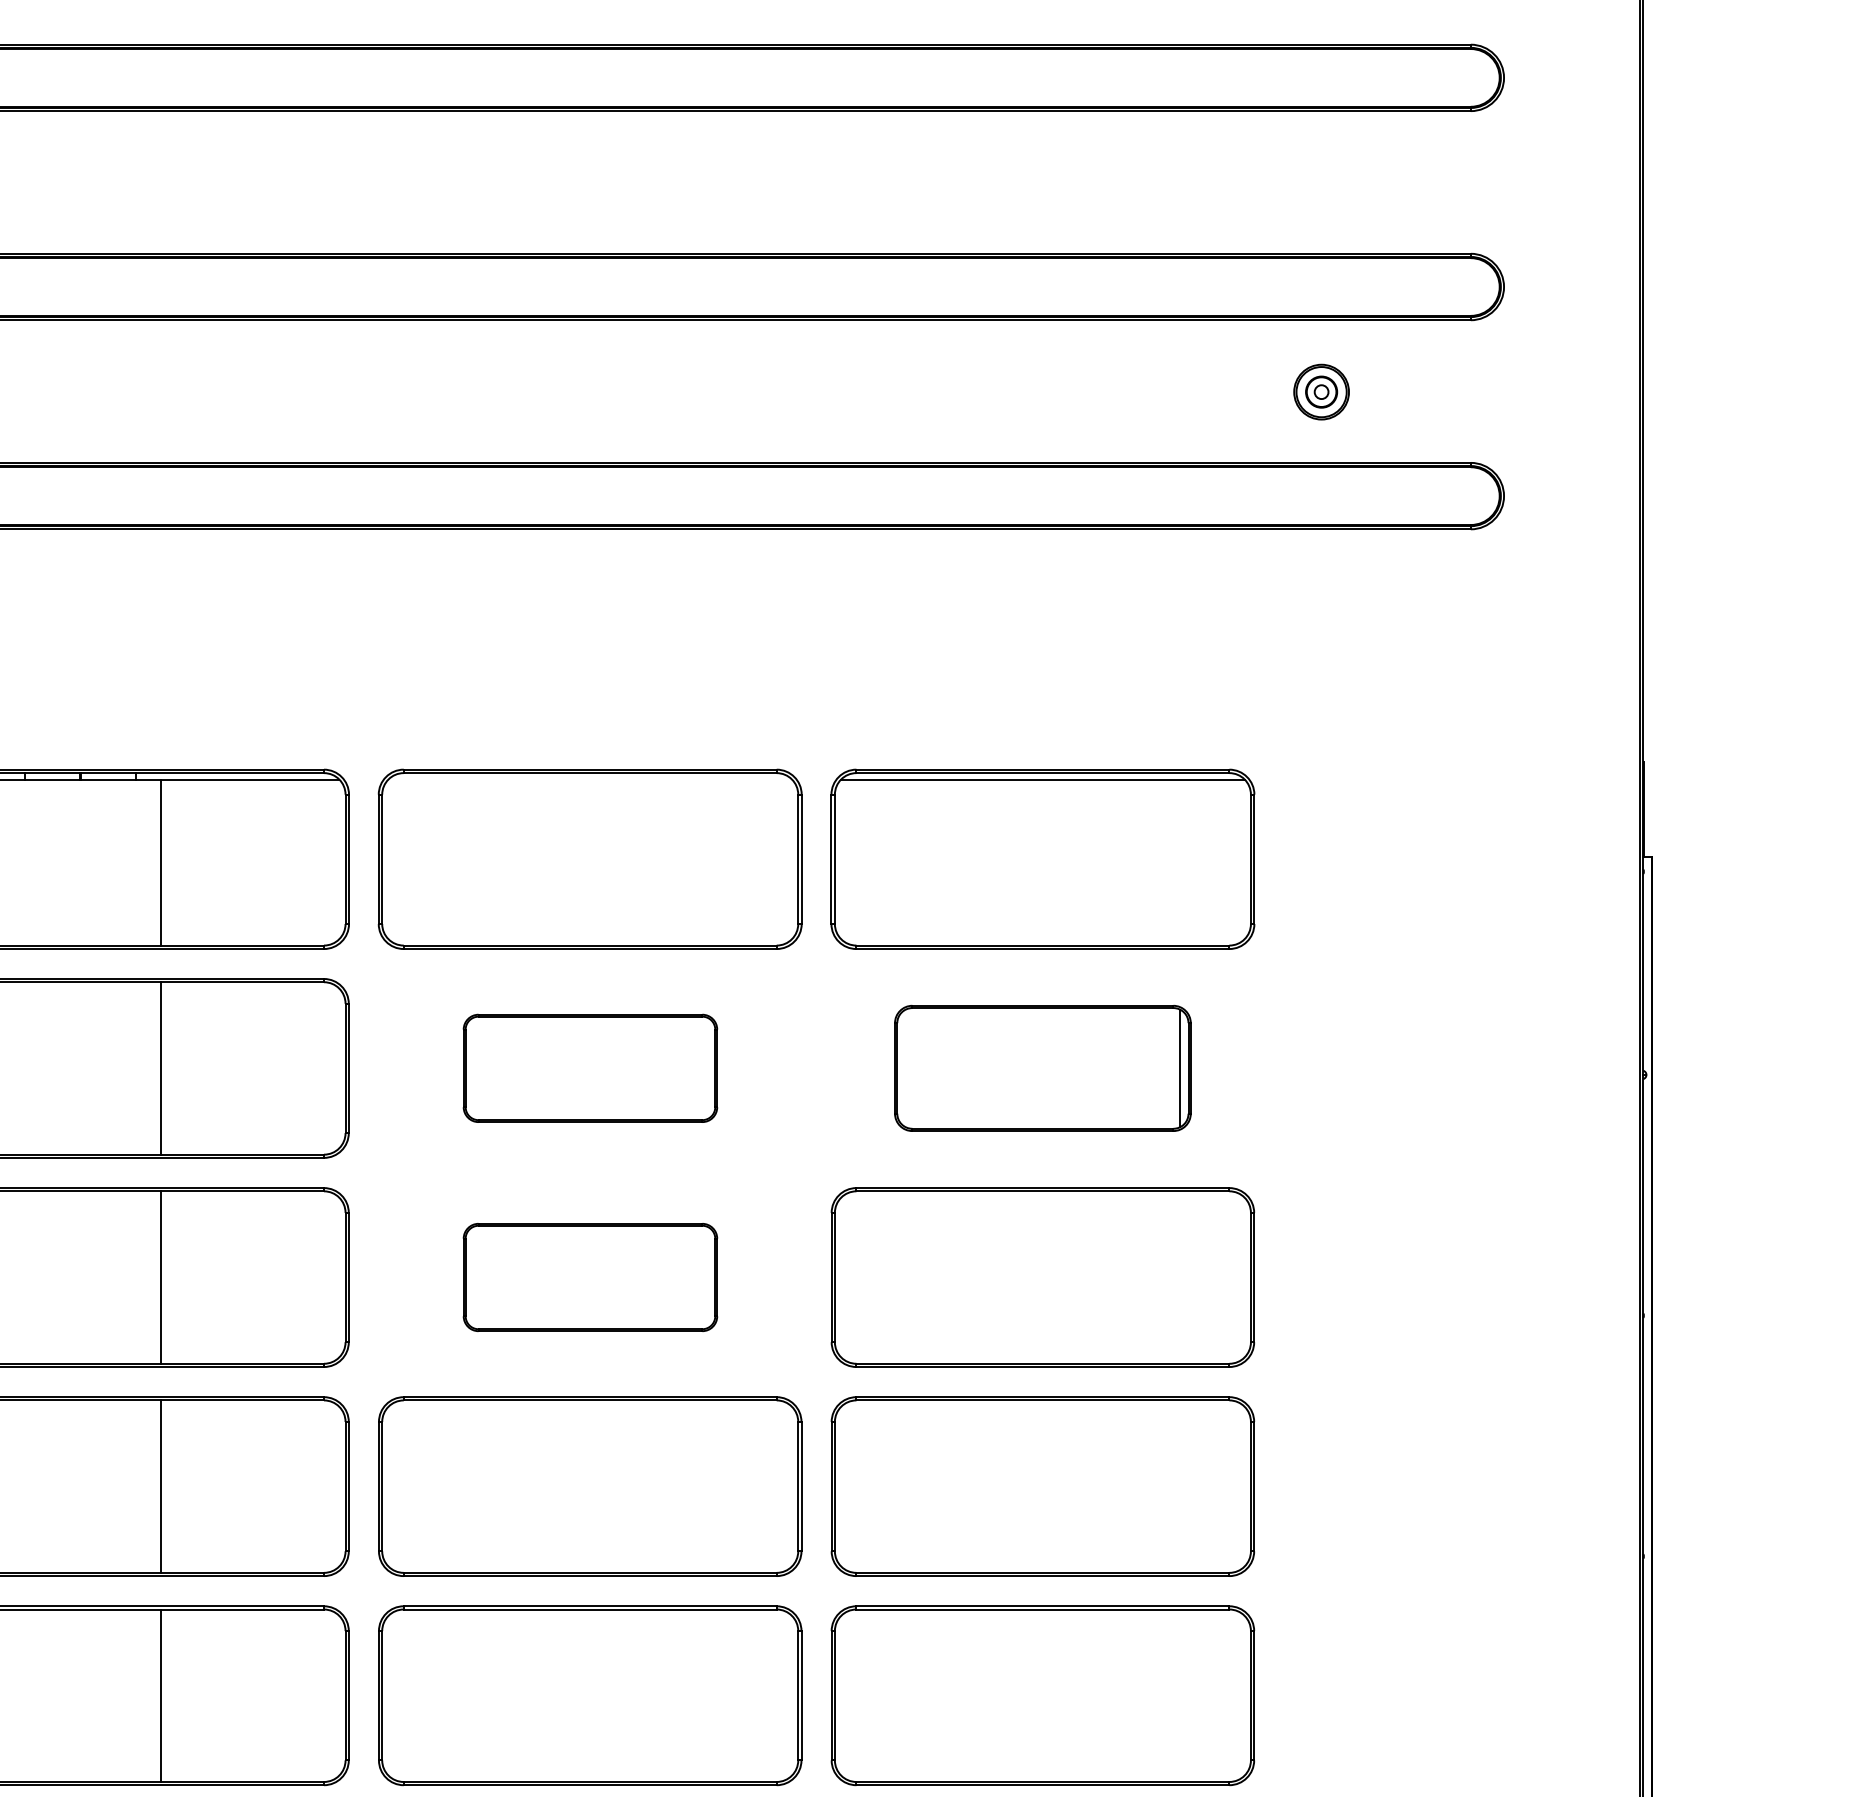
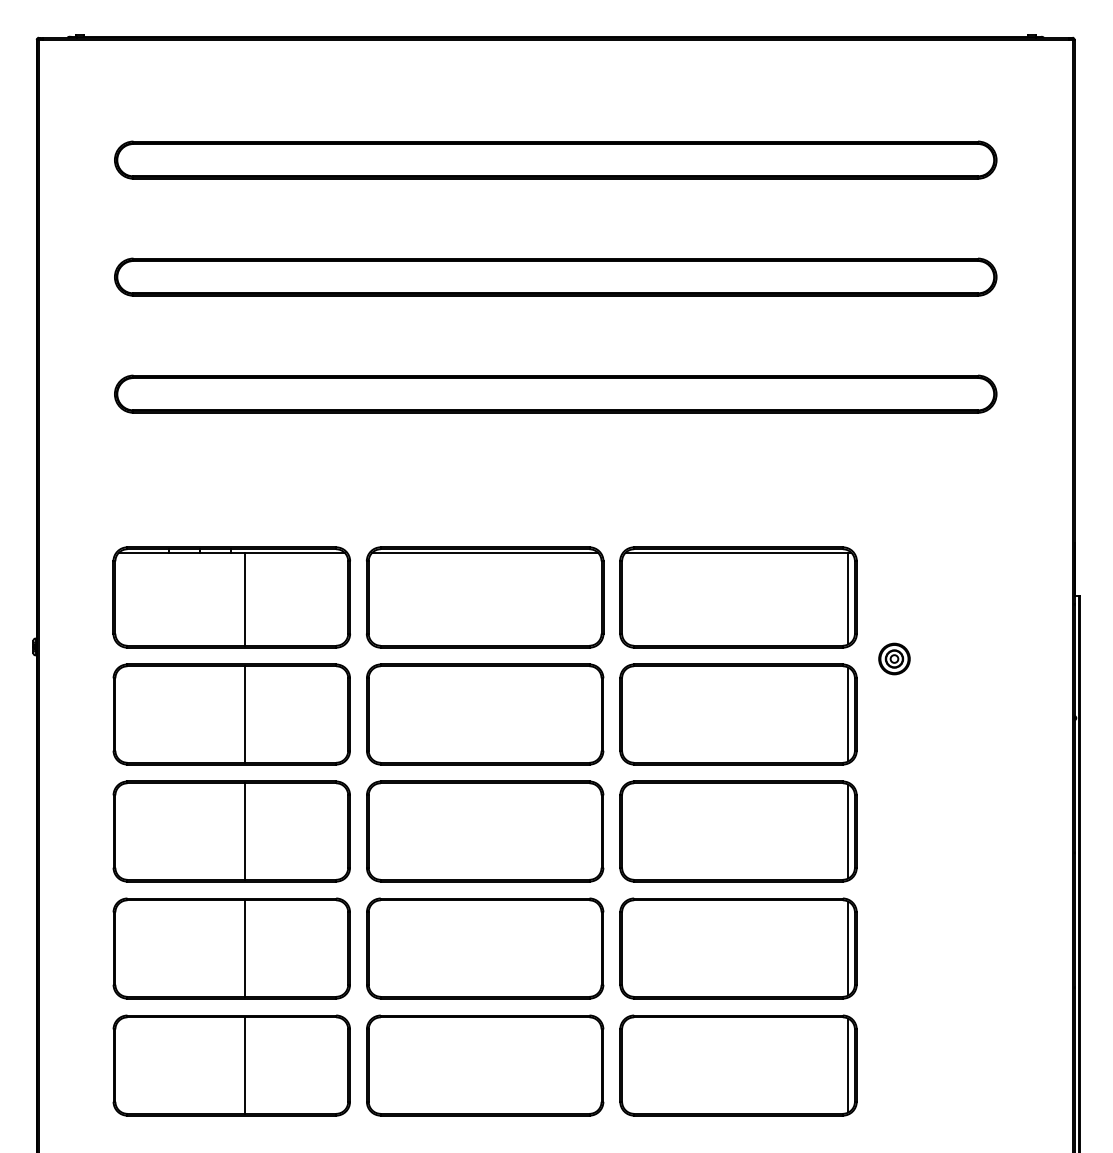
part: (1321, 391) -> (894, 658), moved
line: (590, 778) -> (485, 552), added
line: (1239, 861) -> (848, 598), added
part: (590, 1068) -> (485, 714), size x1.67
part: (1042, 1068) -> (738, 714), size x1.43
part: (590, 1277) -> (485, 831), size x1.67
line: (1239, 1277) -> (848, 831), added
line: (1239, 1486) -> (848, 948), added
line: (1239, 1695) -> (848, 1065), added

